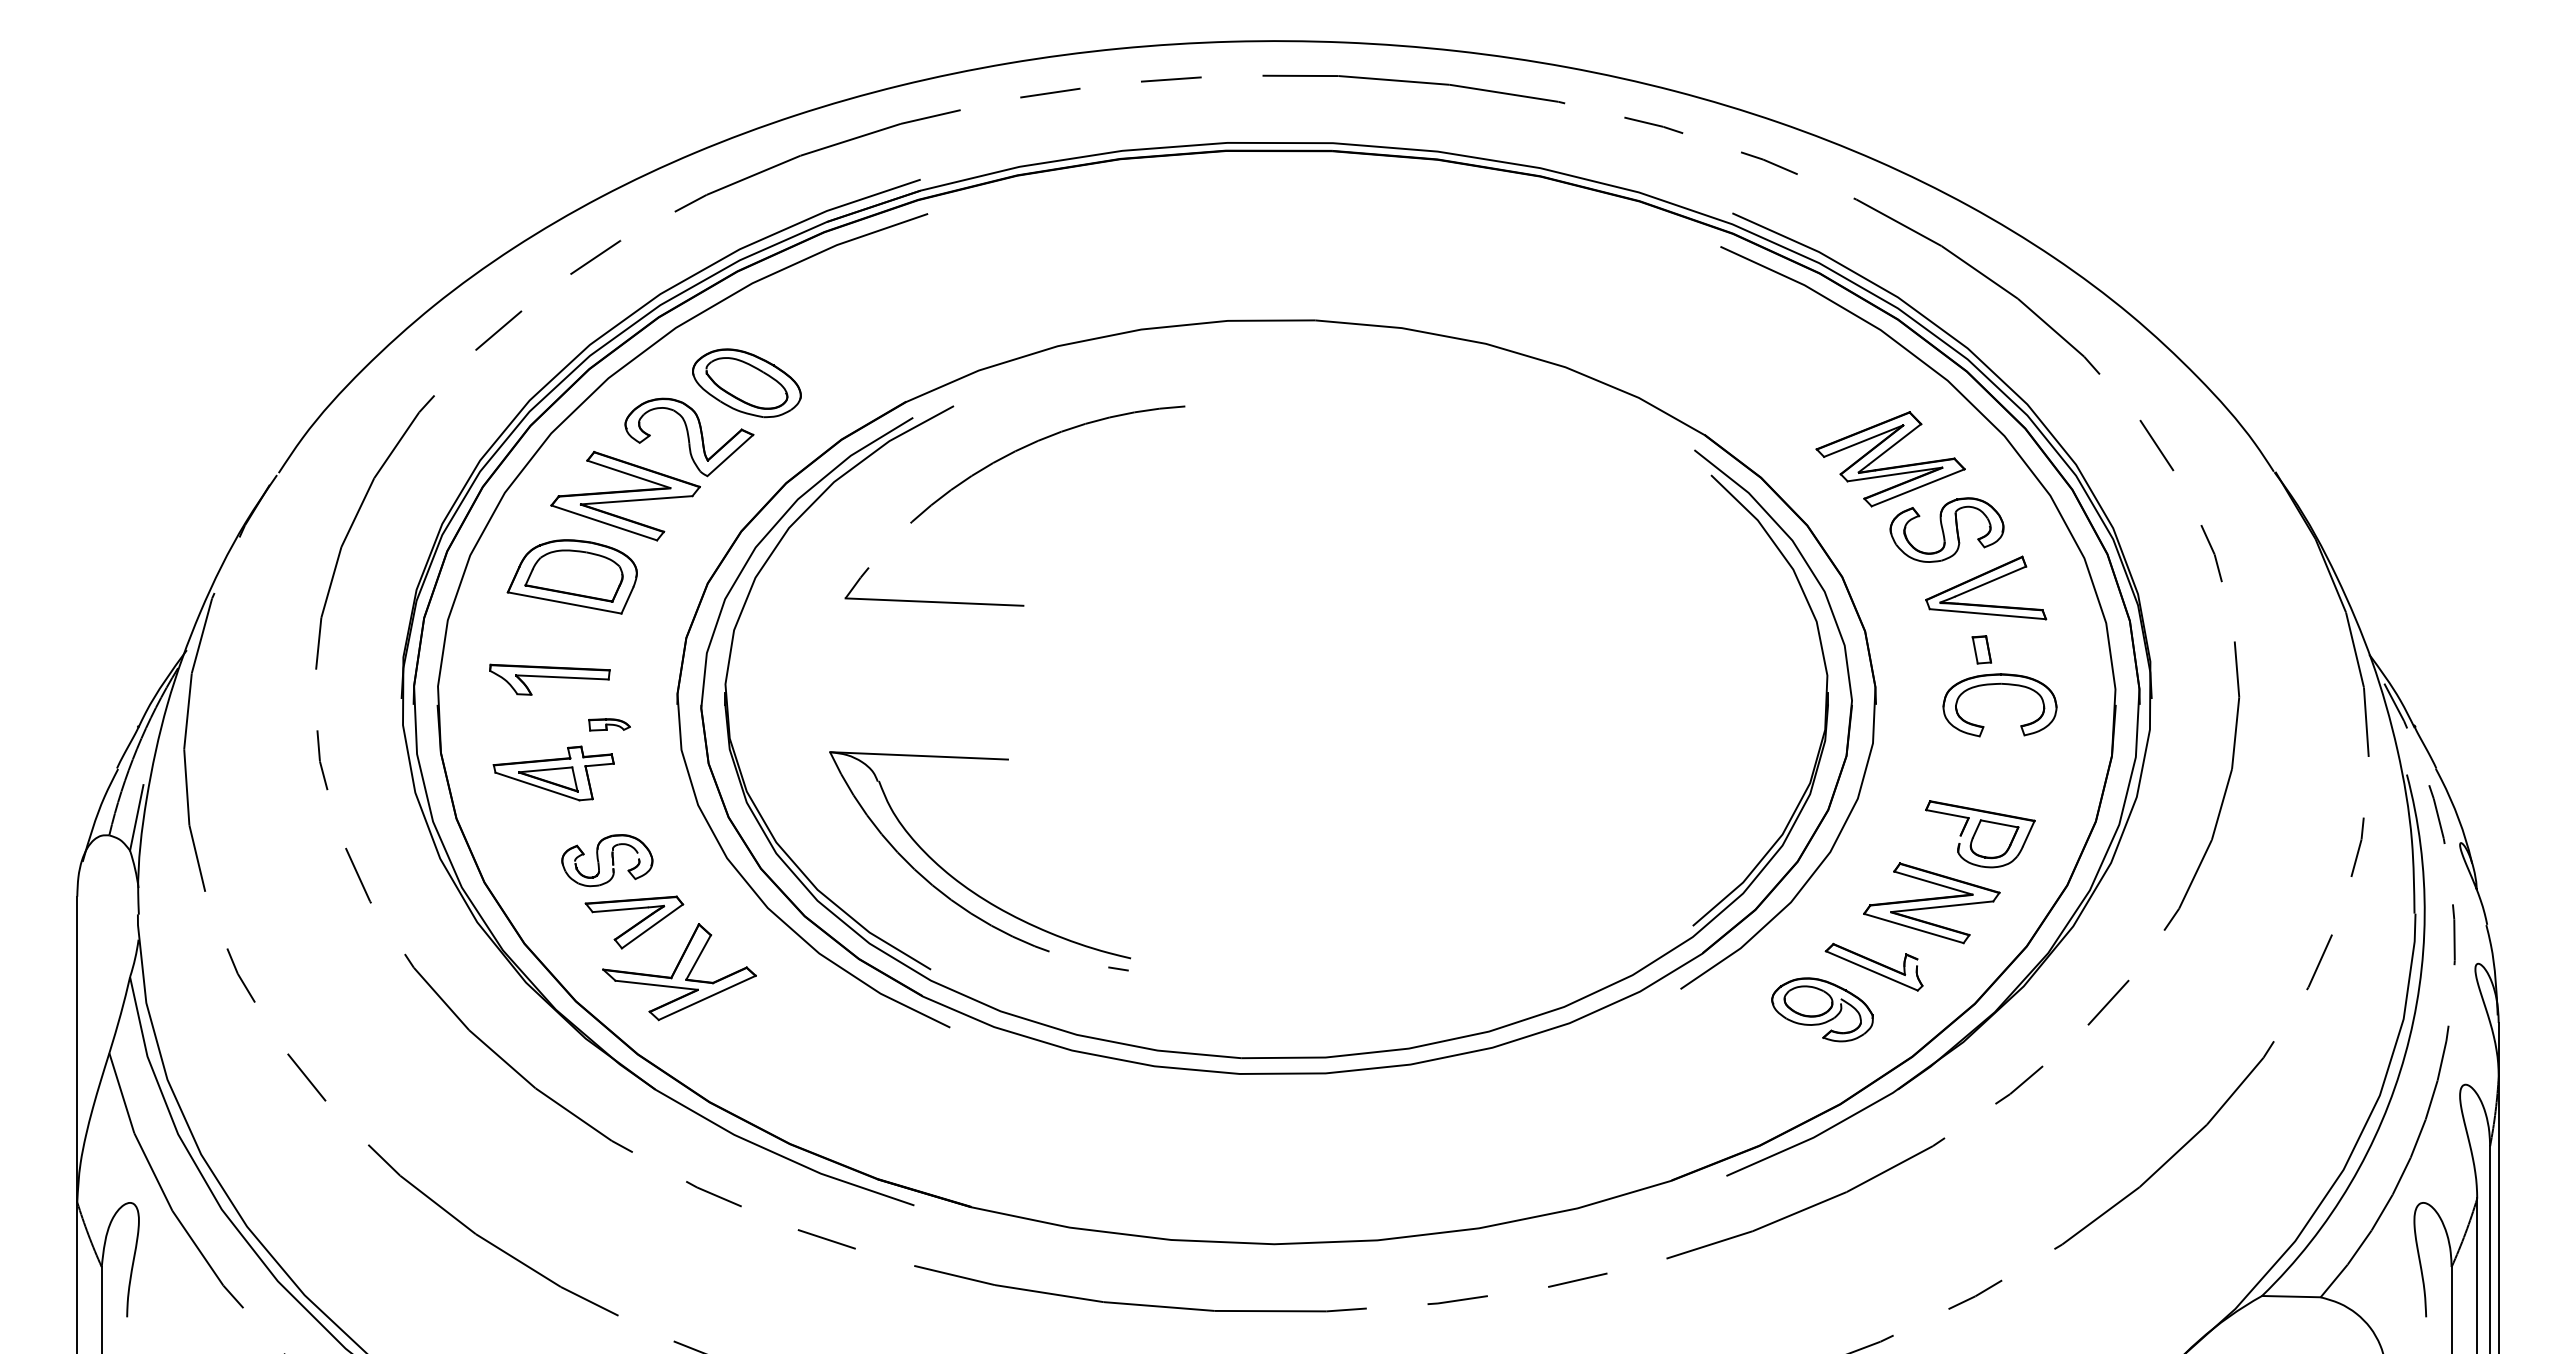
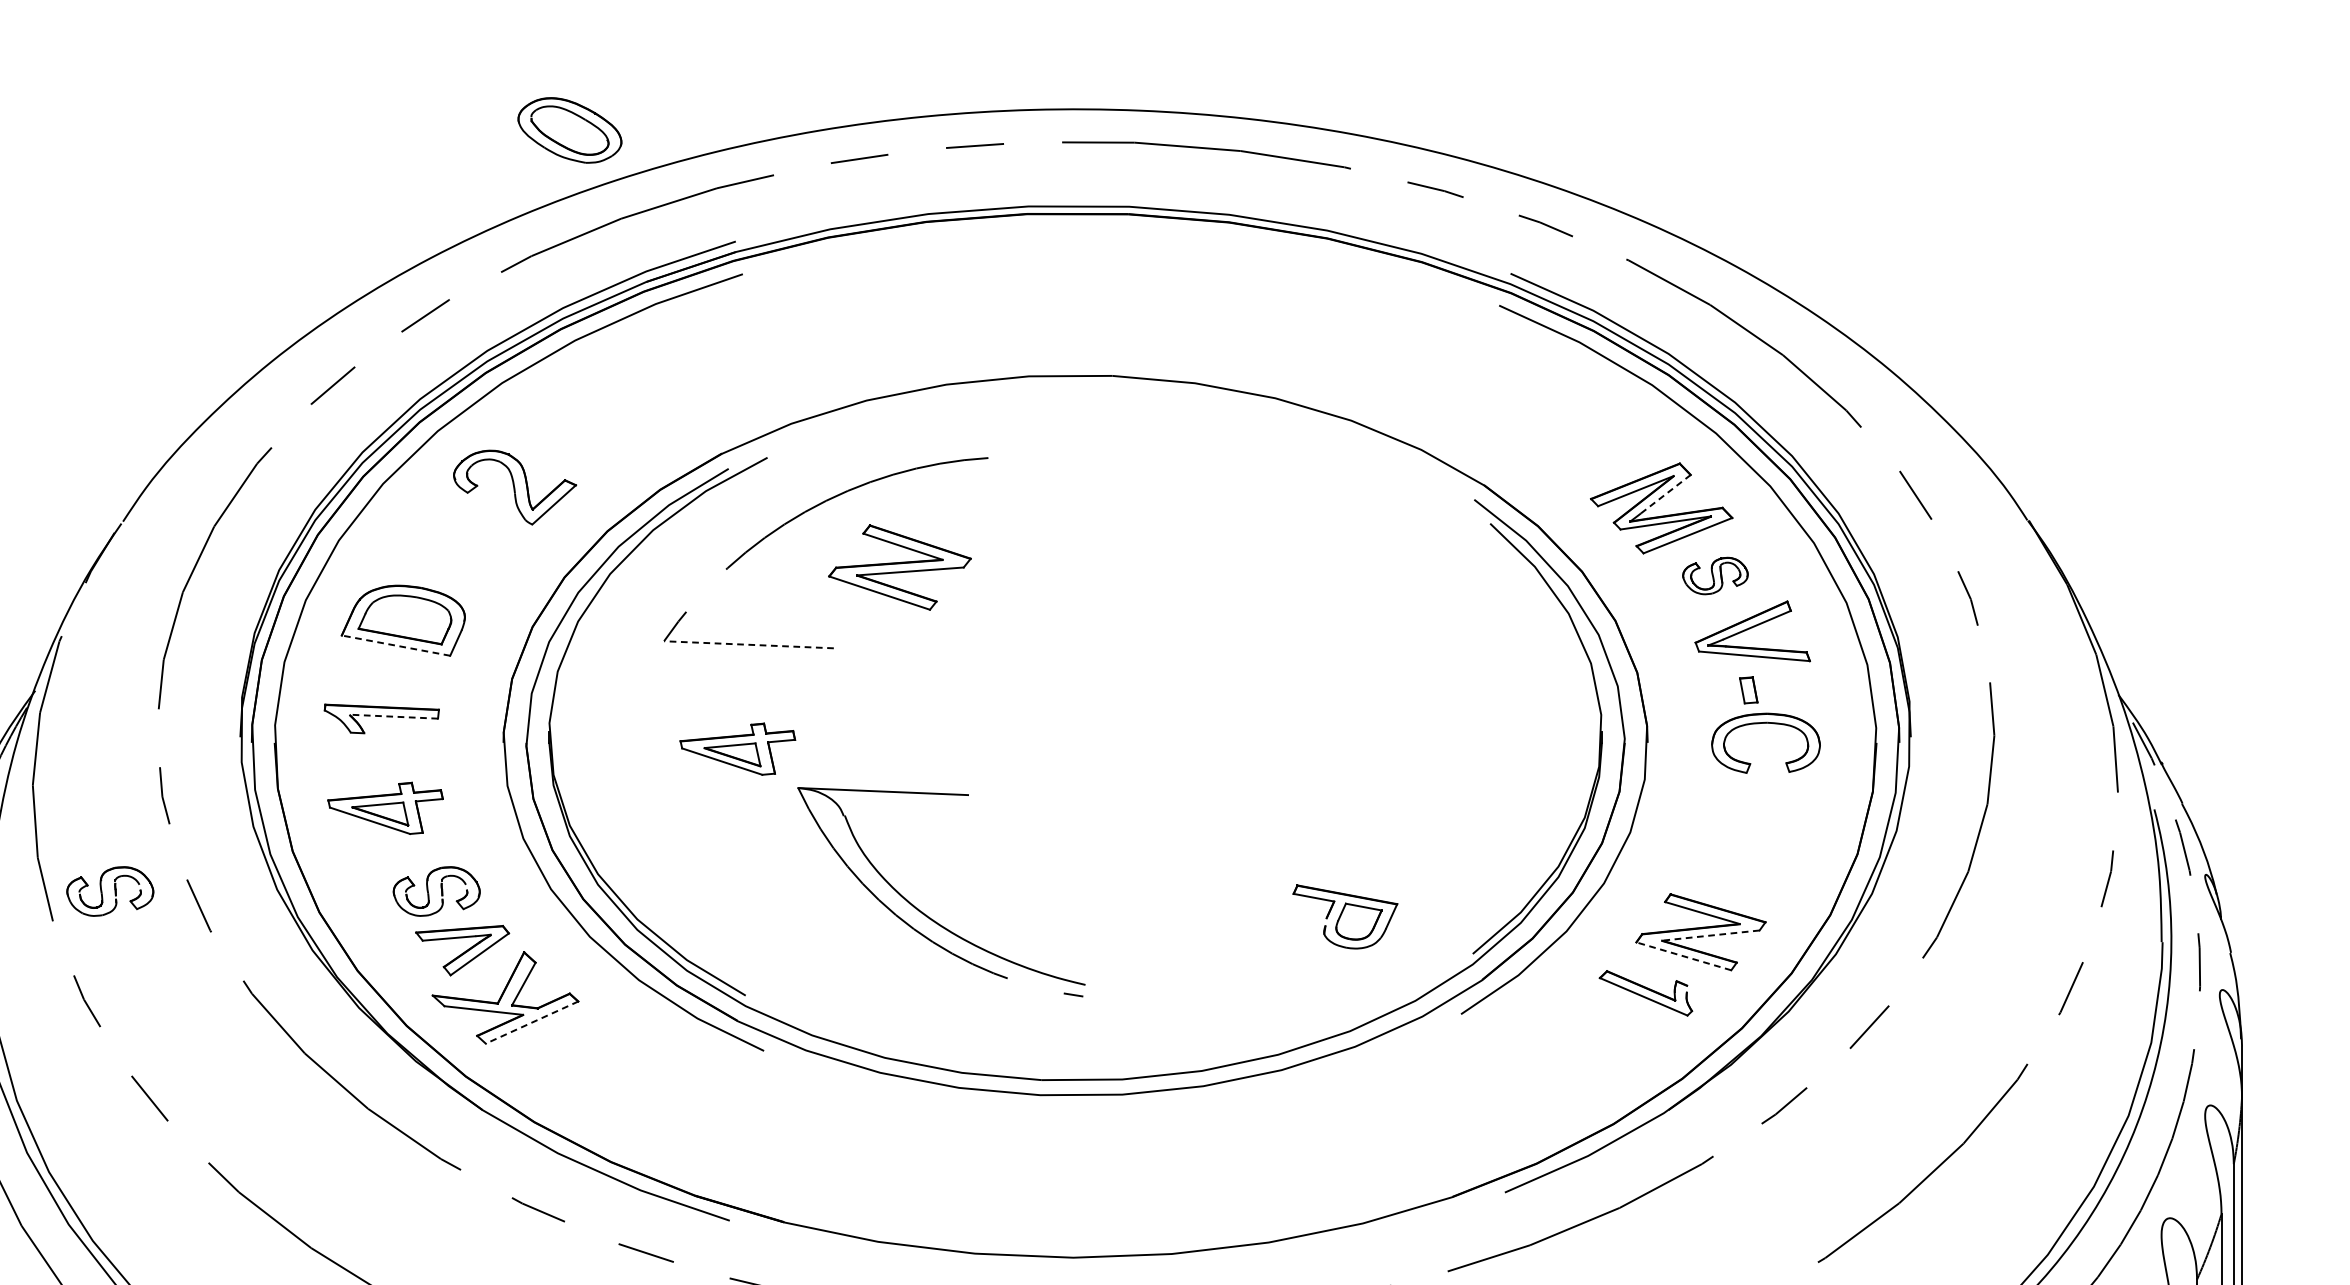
part: (746, 383) -> (569, 130), moved
line: (1894, 444) -> (1665, 494), solid -> dashed
part: (625, 496) -> (899, 567), moved
part: (1946, 529) -> (1714, 575), size x0.6
line: (564, 602) -> (395, 645), solid -> dashed
line: (934, 602) -> (748, 645), solid -> dashed
line: (561, 677) -> (392, 716), solid -> dashed
part: (922, 711) -> (737, 749), added
part: (609, 724) -> (438, 761), removed
part: (1980, 834) -> (1345, 917), moved
part: (265, 860) -> (110, 891), added
part: (965, 885) -> (927, 915), moved
line: (1941, 906) -> (1710, 935), solid -> dashed
line: (1913, 928) -> (1683, 956), solid -> dashed
line: (706, 998) -> (531, 1023), solid -> dashed
part: (1822, 1009) -> (1596, 1033), removed

